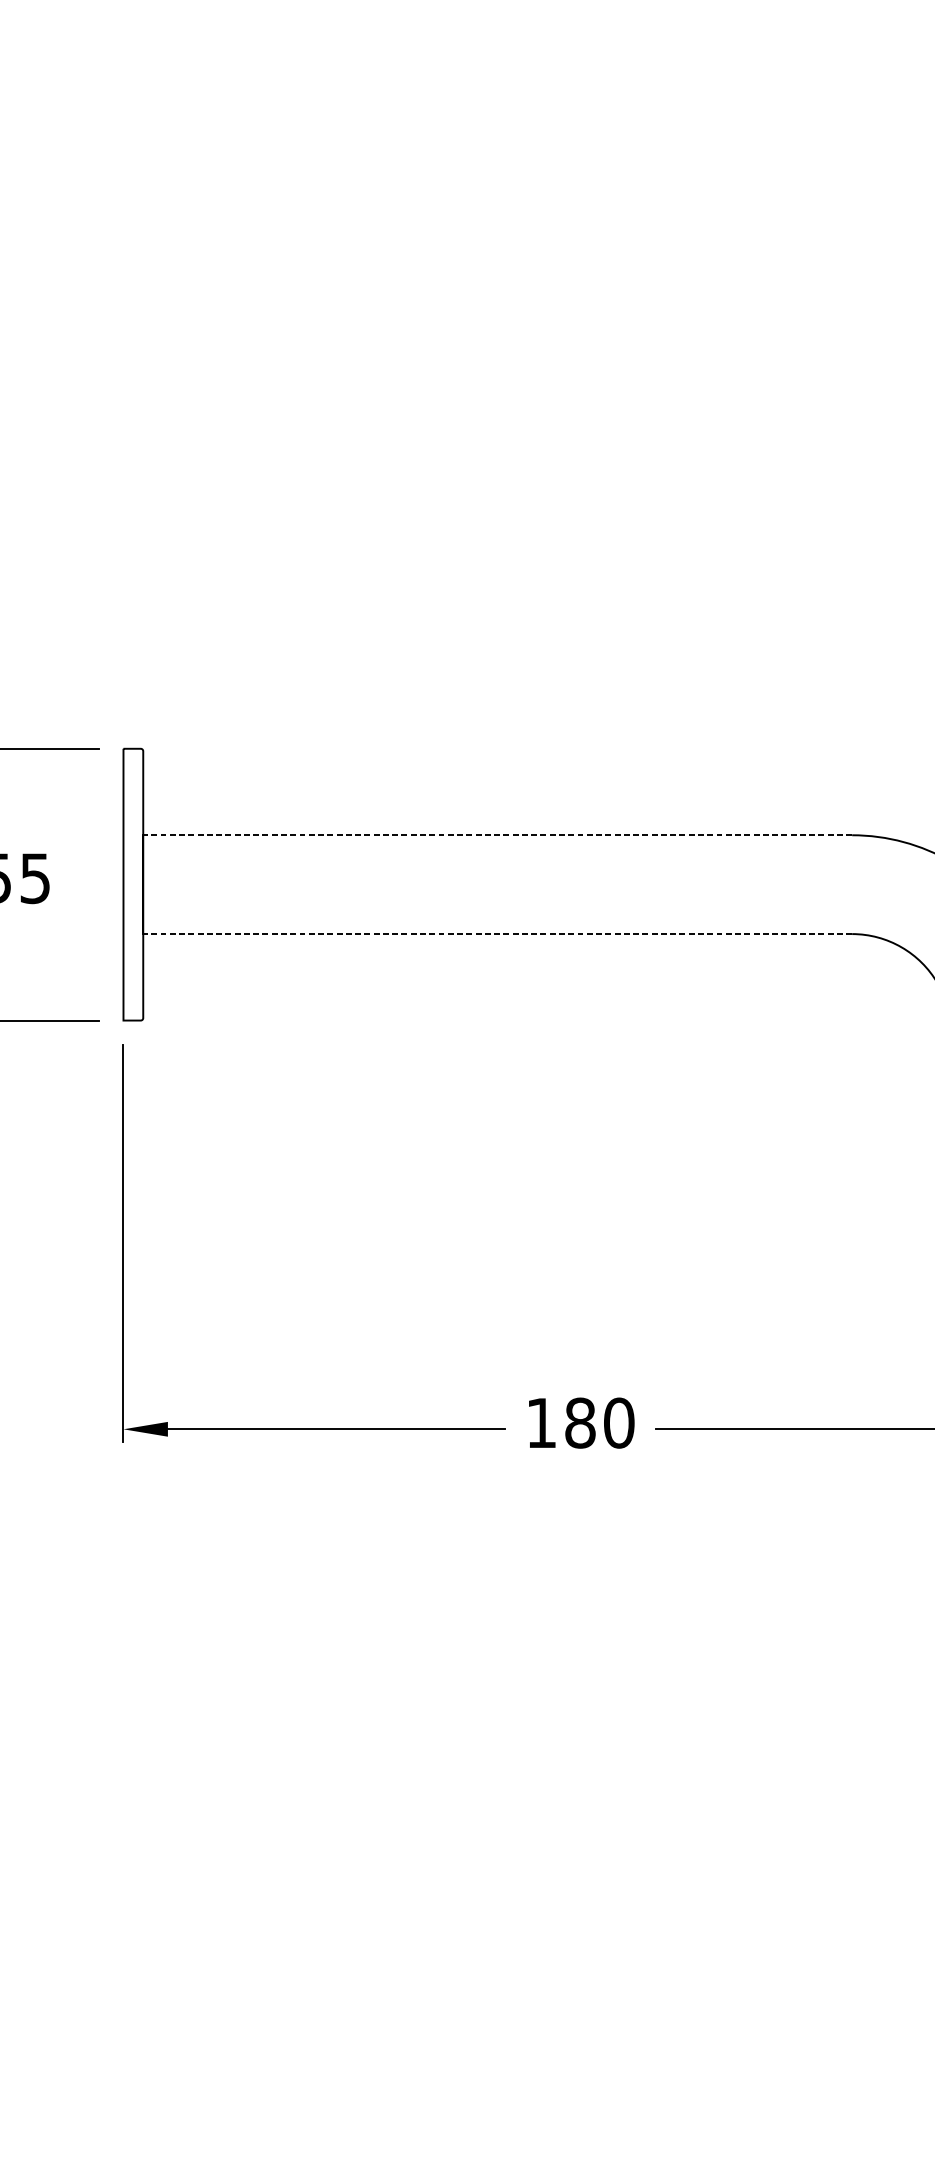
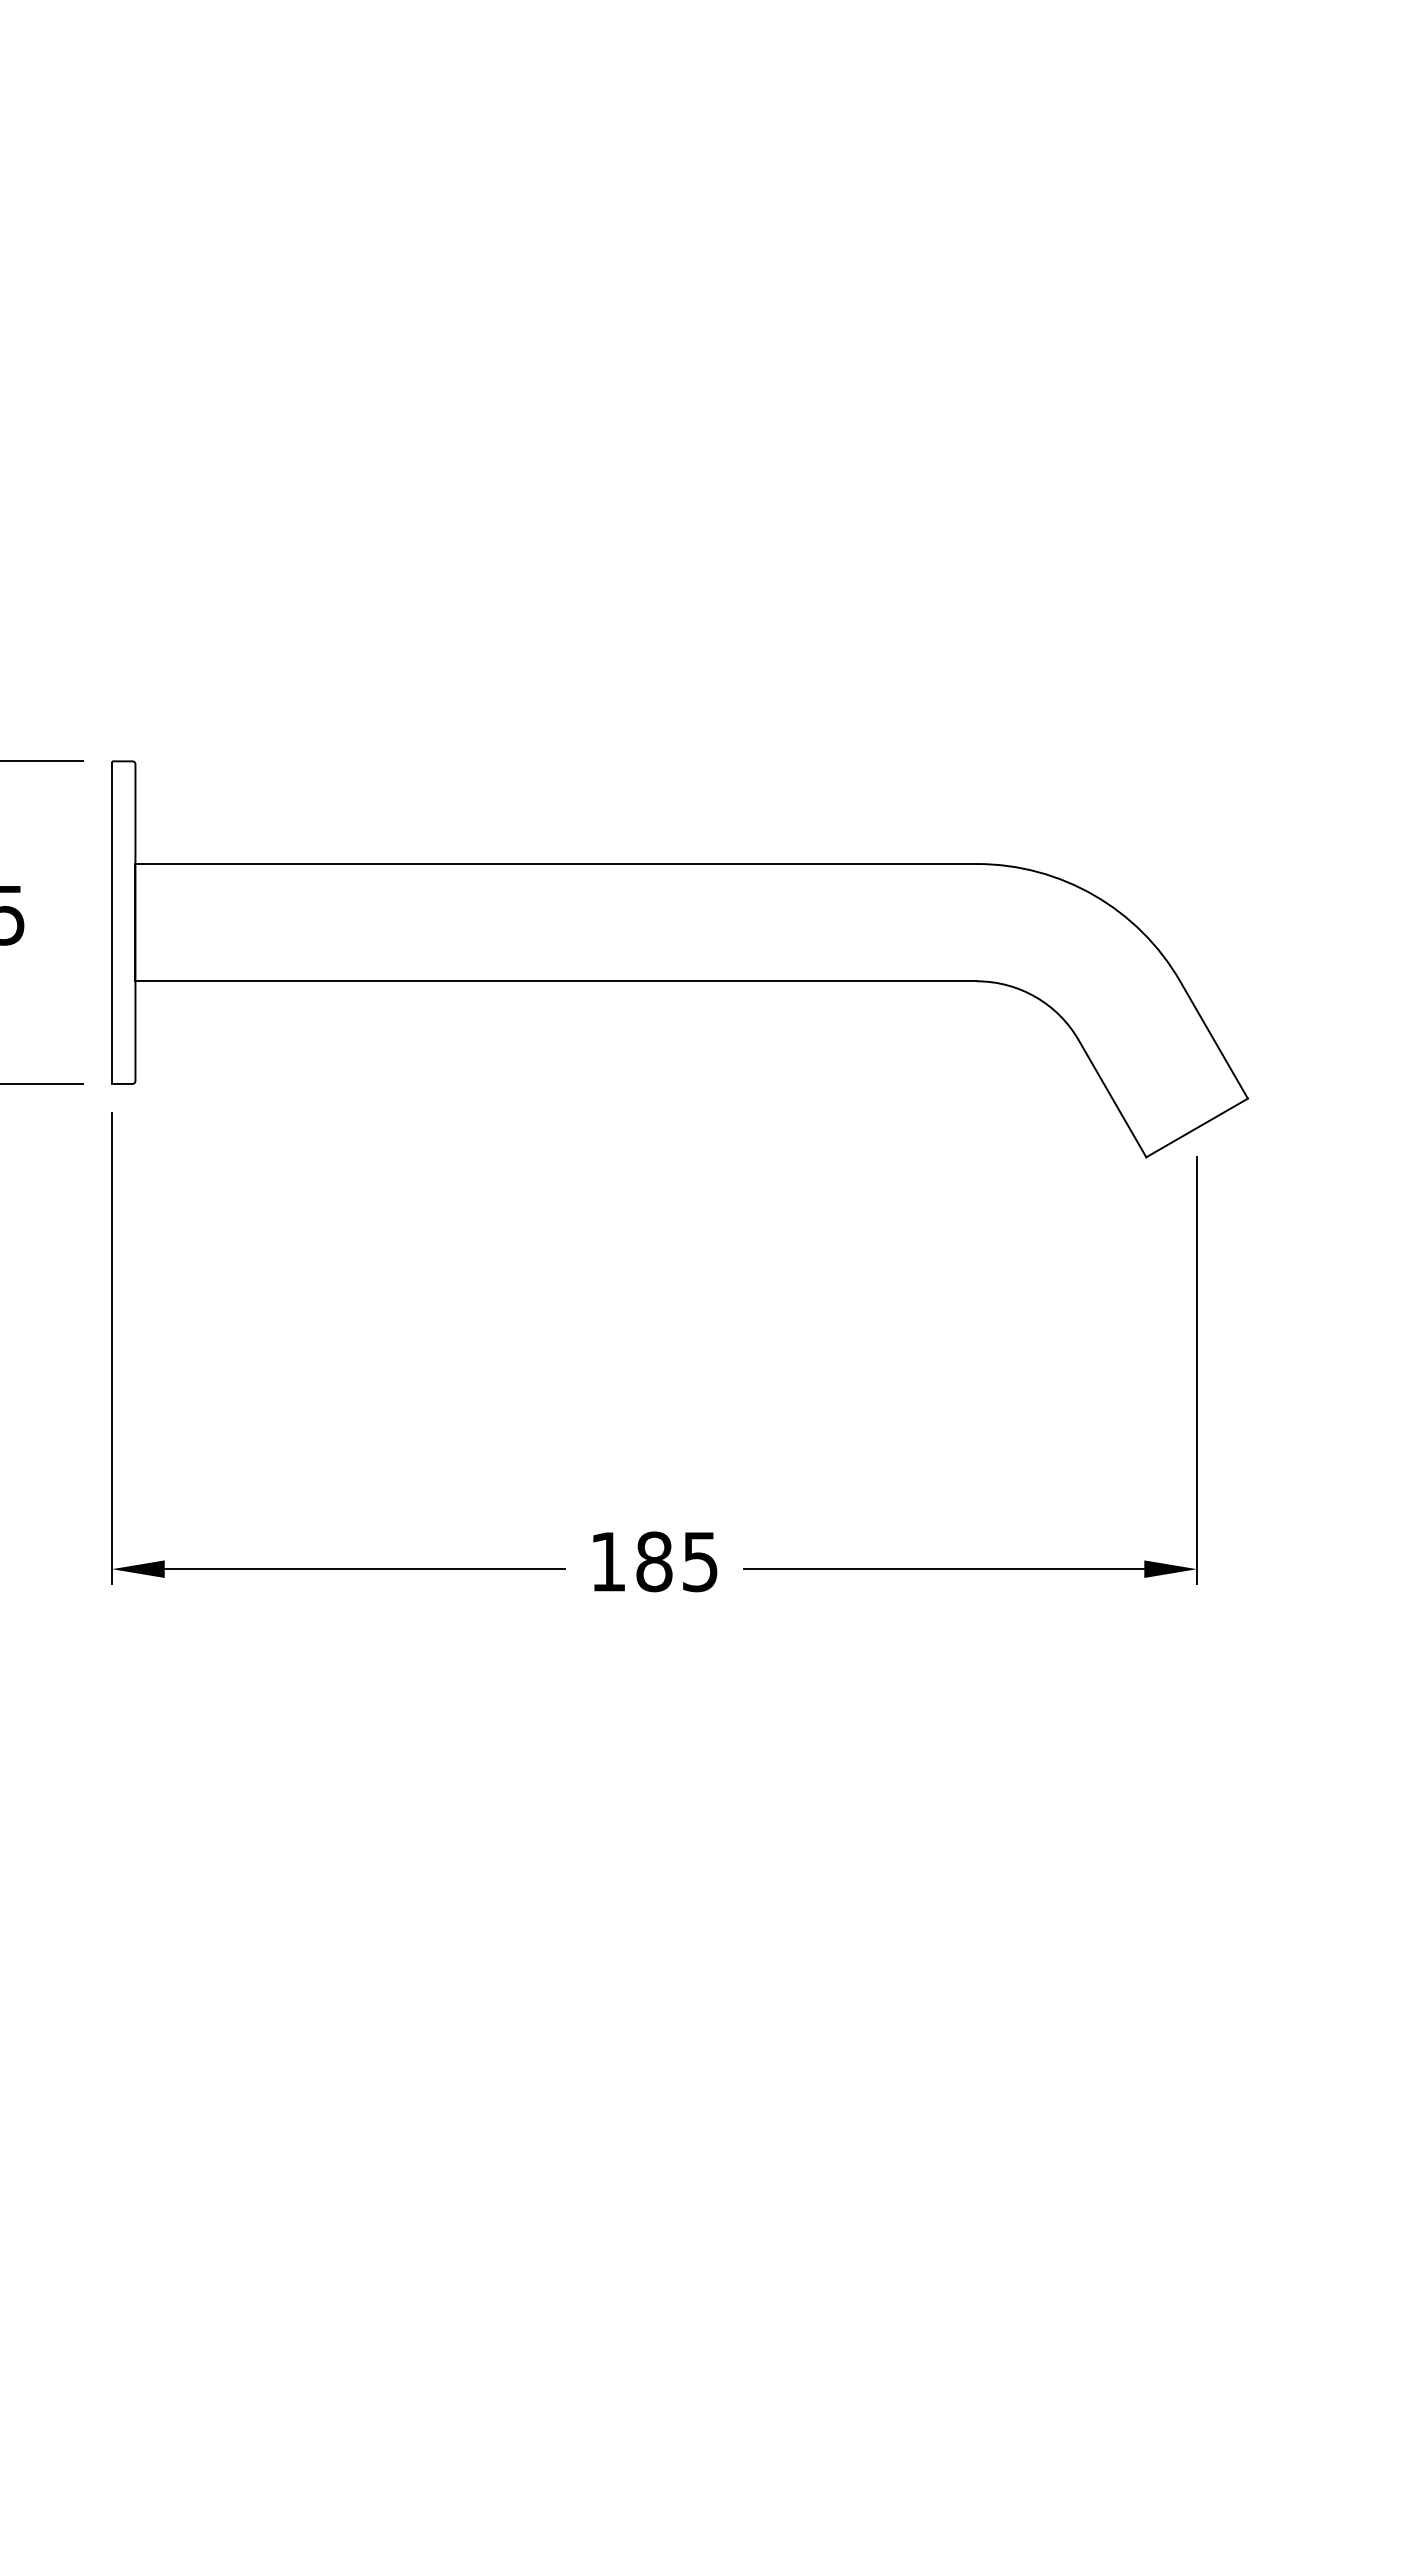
line: (497, 835) -> (556, 864), dashed -> solid
line: (497, 934) -> (556, 981), dashed -> solid
text: (619, 1422) -> (700, 1561), 180 -> 185

